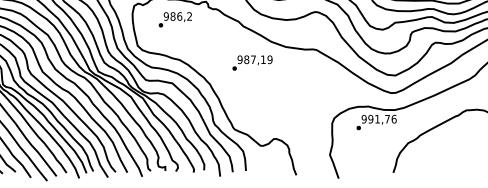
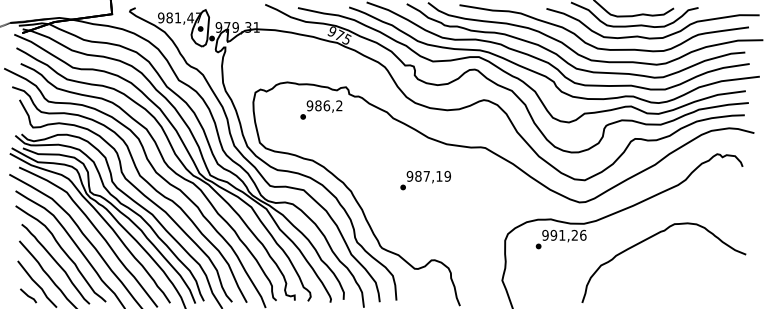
text: (175, 19) -> (321, 109), moved
text: (252, 63) -> (425, 180), moved
text: (387, 118) -> (574, 234), 991,76 -> 991,26

